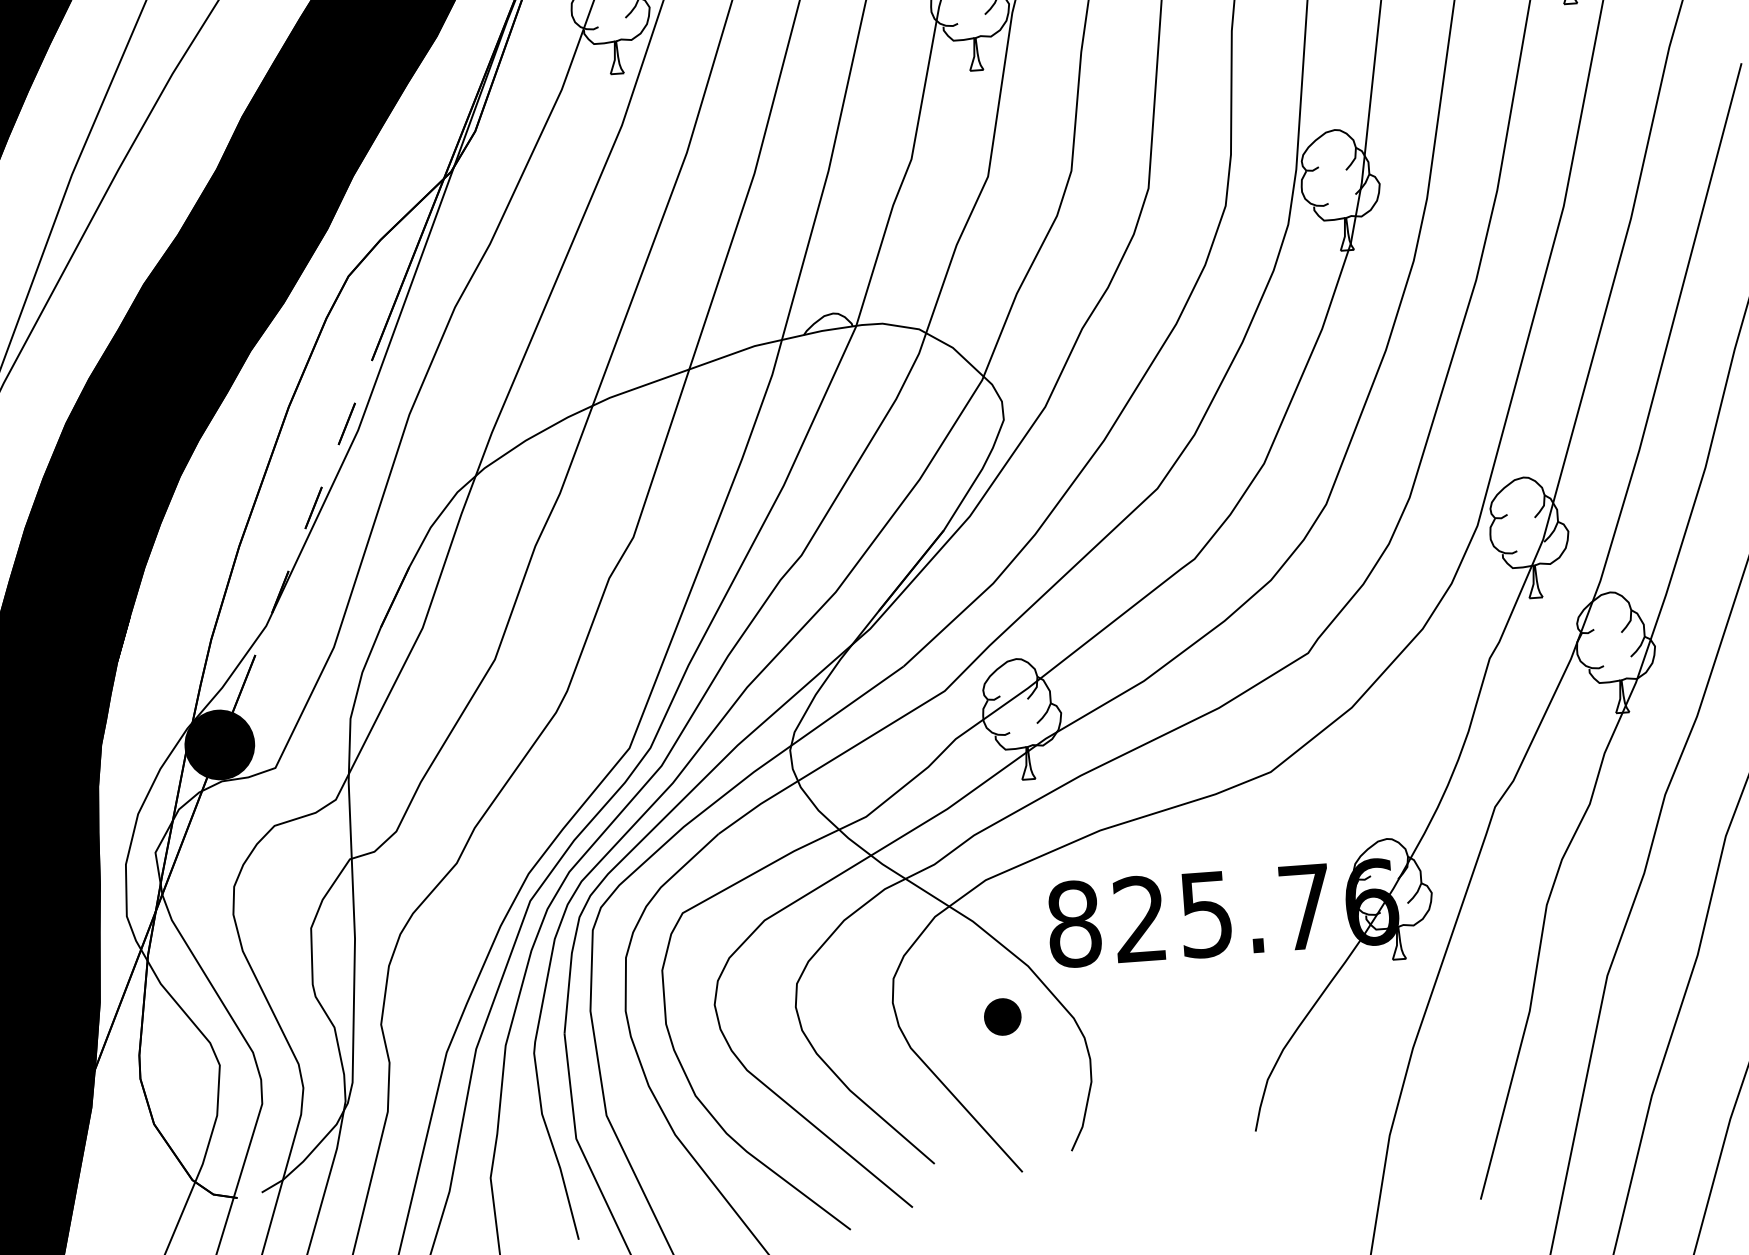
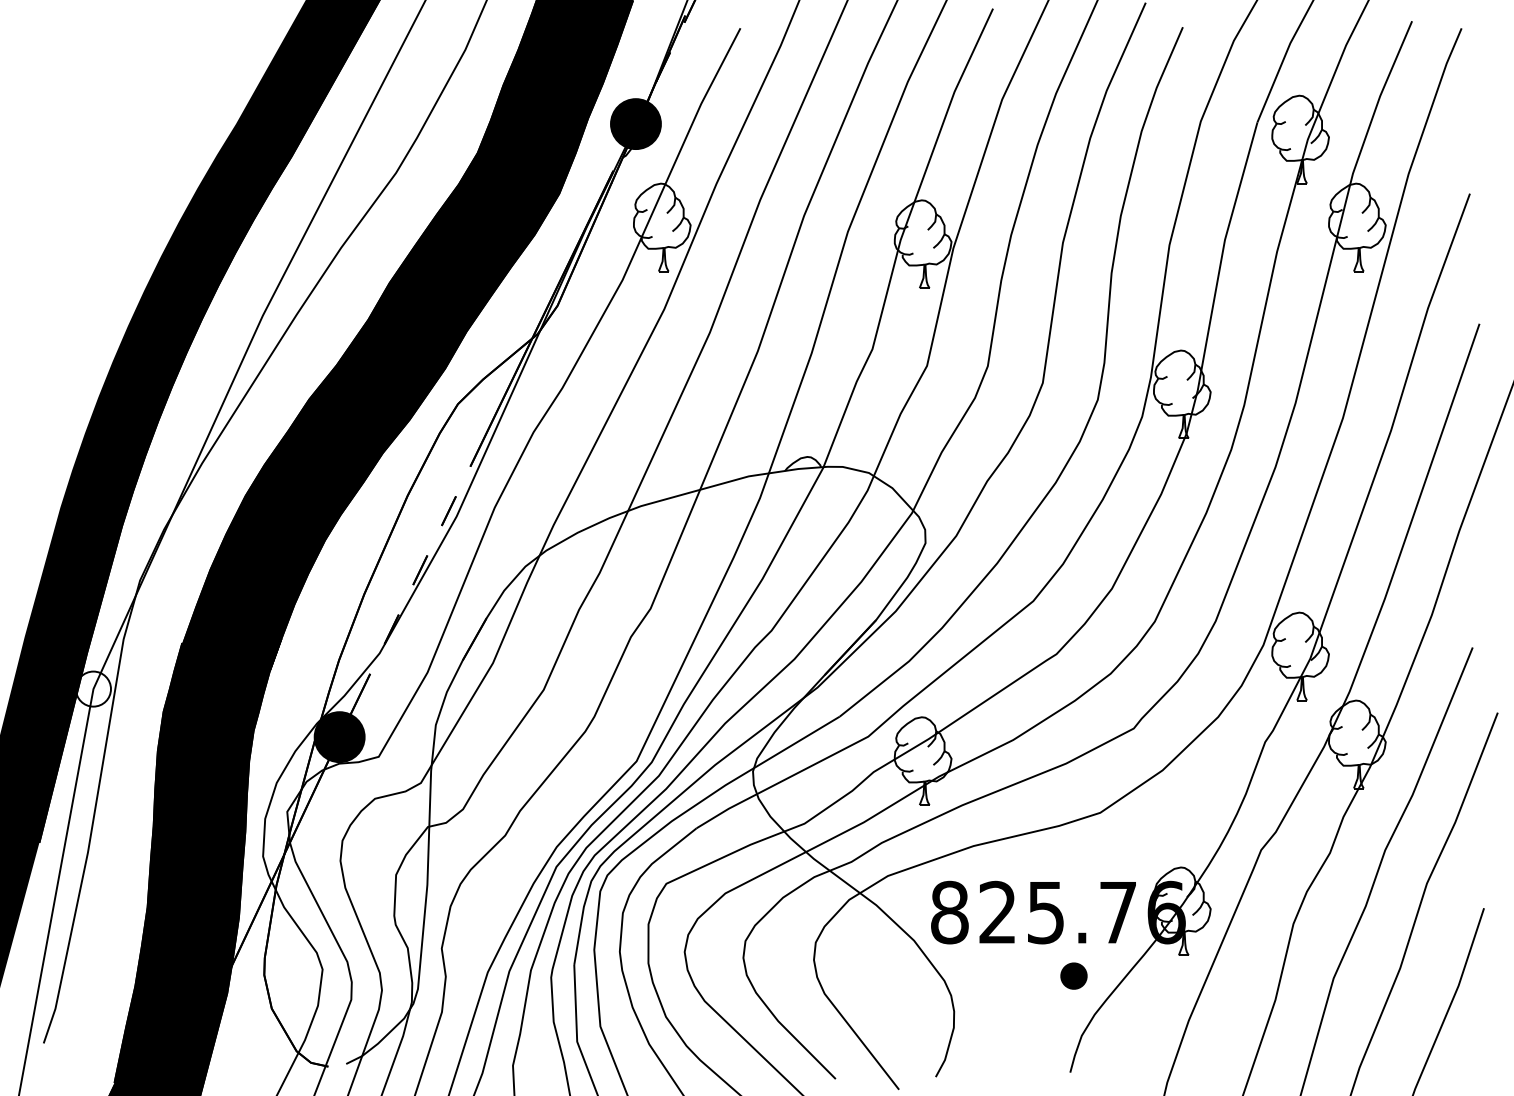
part: (1002, 1016) -> (1073, 975), moved

